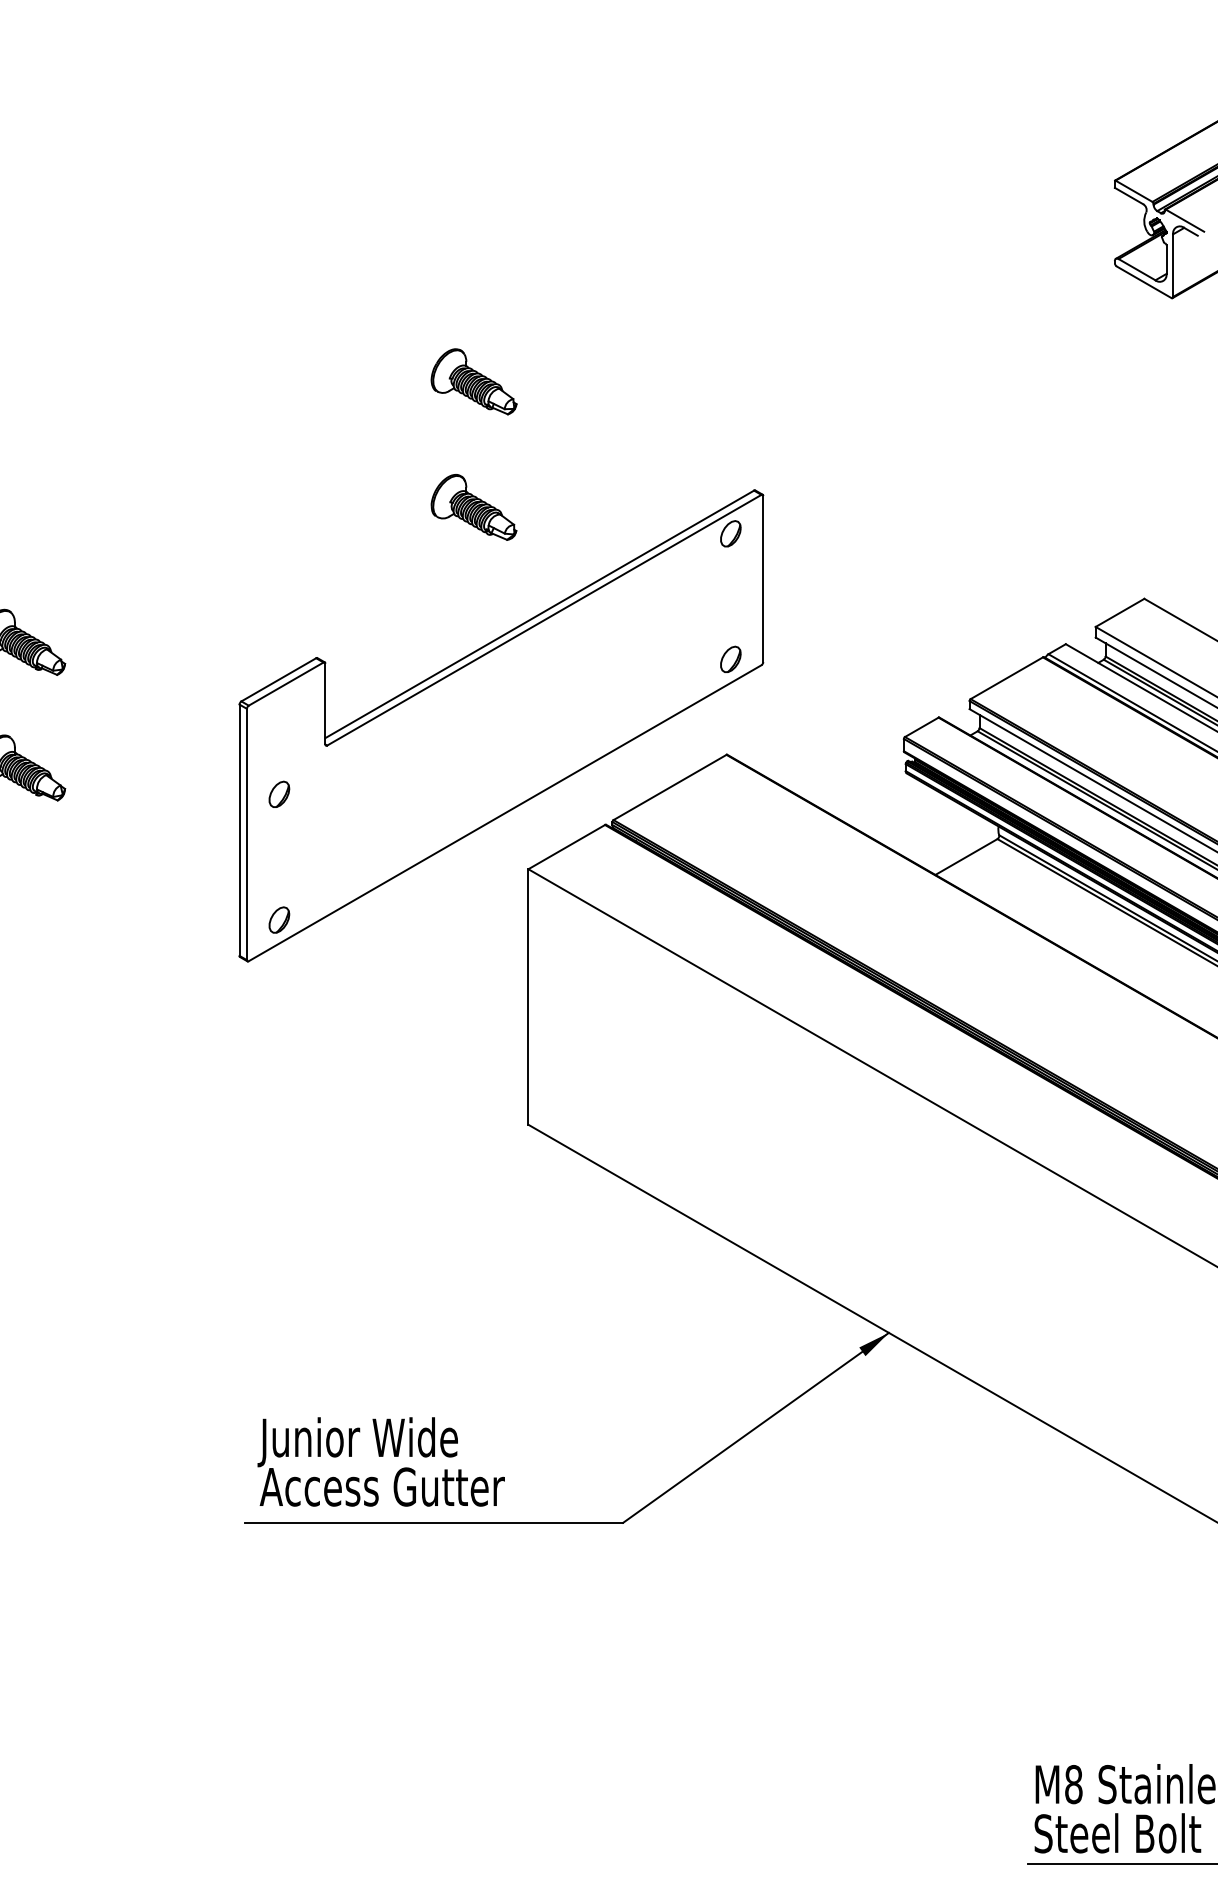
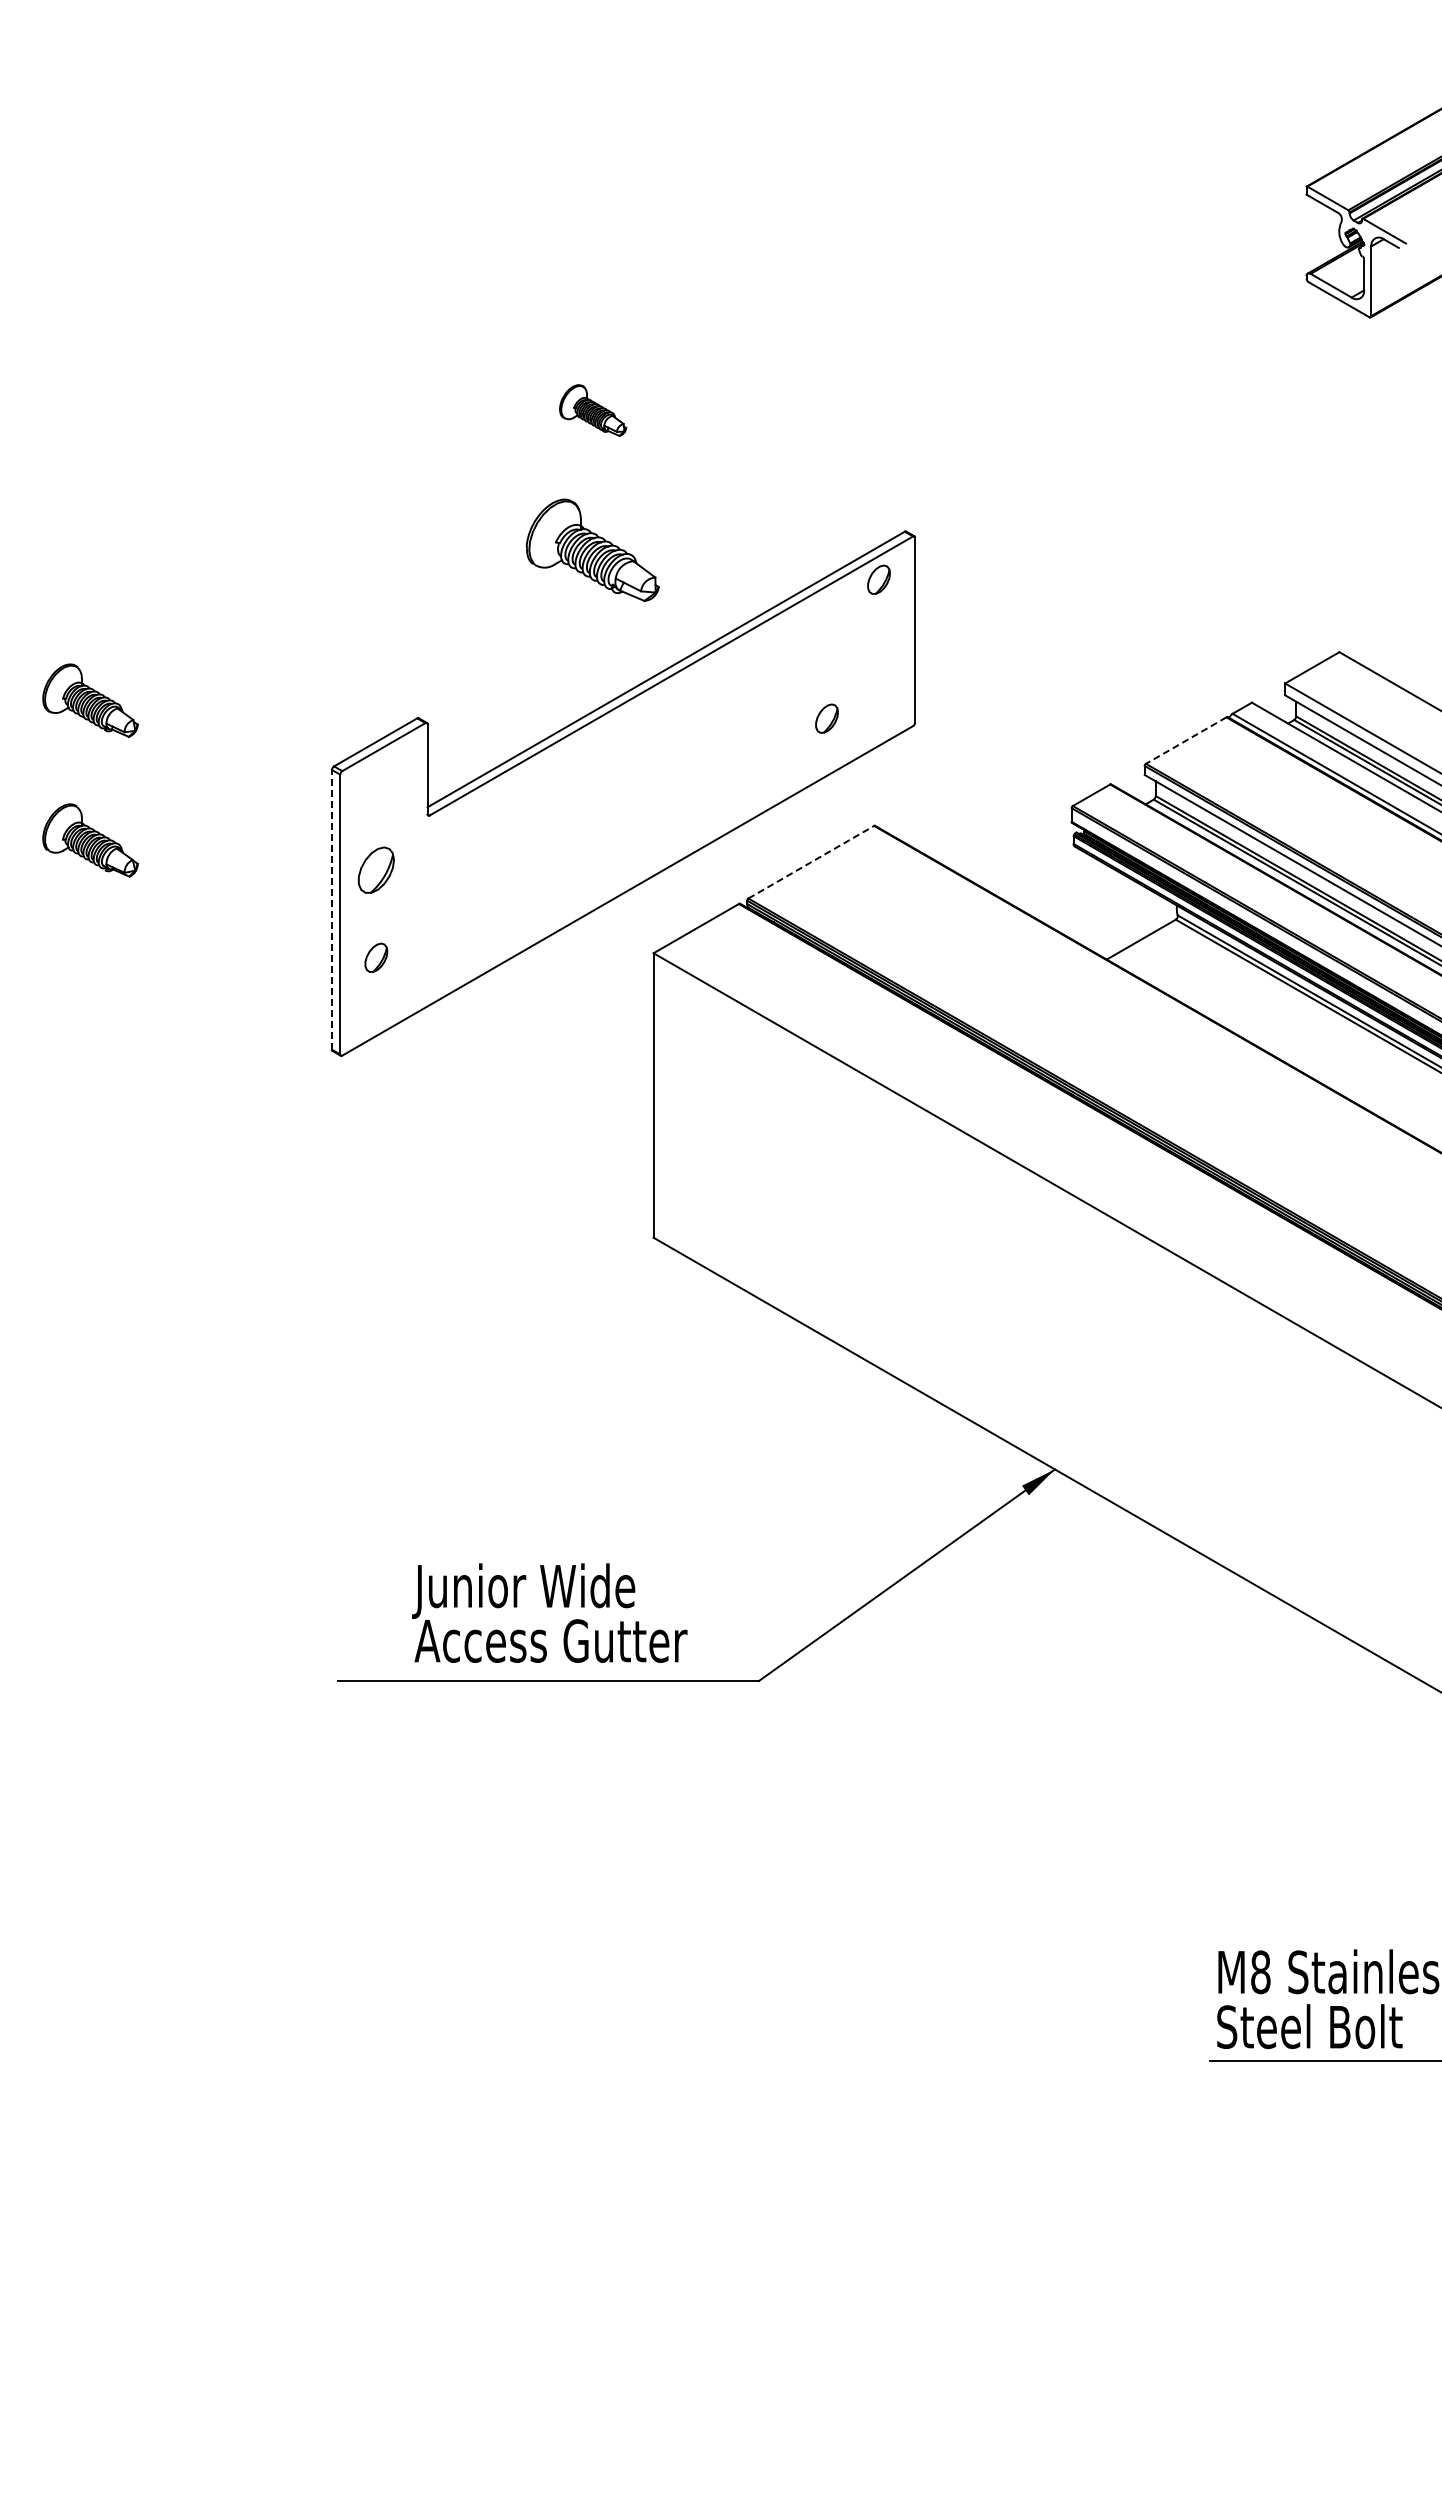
part: (473, 381) -> (592, 410), size x0.7
part: (474, 507) -> (593, 550), size x1.4
part: (730, 659) -> (826, 718), moved
line: (1006, 678) -> (1185, 740), solid -> dashed
line: (670, 787) -> (811, 862), solid -> dashed
part: (279, 794) -> (376, 869), size x1.6
line: (240, 829) -> (332, 909), solid -> dashed
part: (279, 919) -> (376, 957), moved
text: (381, 1461) -> (549, 1612), moved

